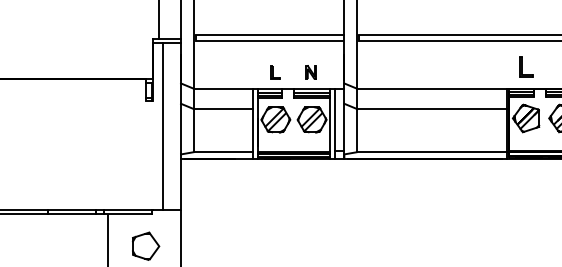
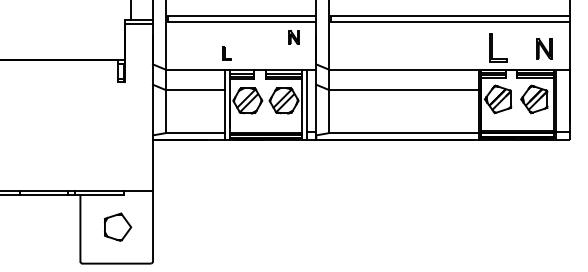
part: (526, 66) -> (498, 47), size x1.4
part: (274, 72) -> (226, 53), moved
part: (310, 72) -> (293, 37), moved
line: (162, 126) -> (134, 107), removed

